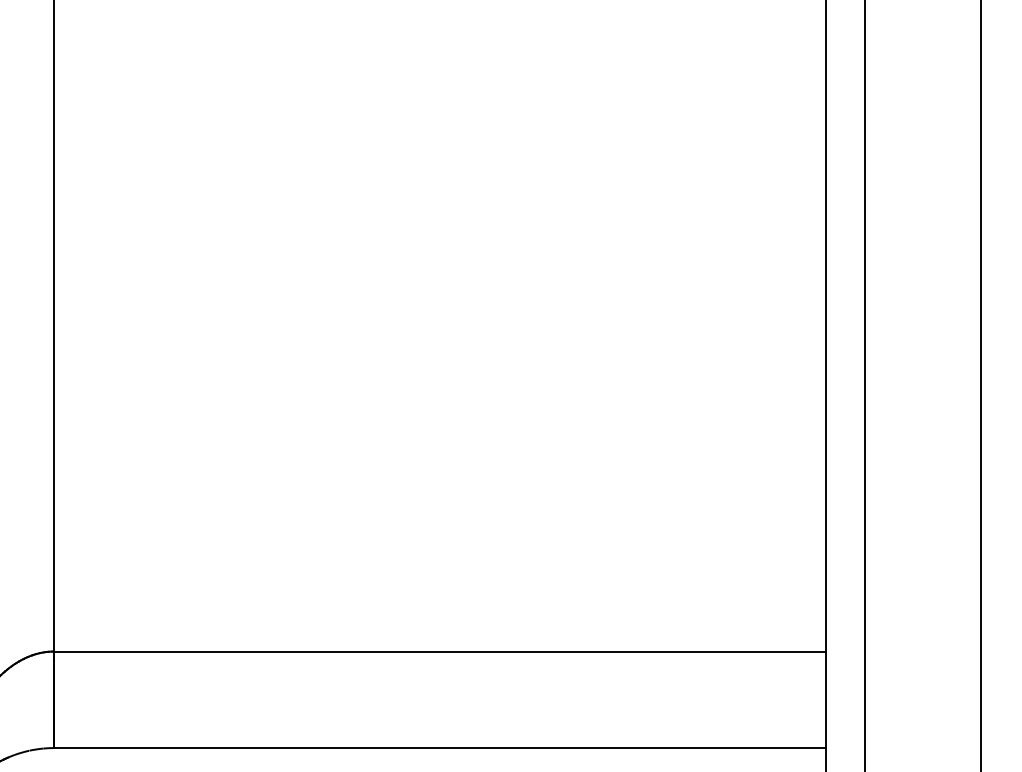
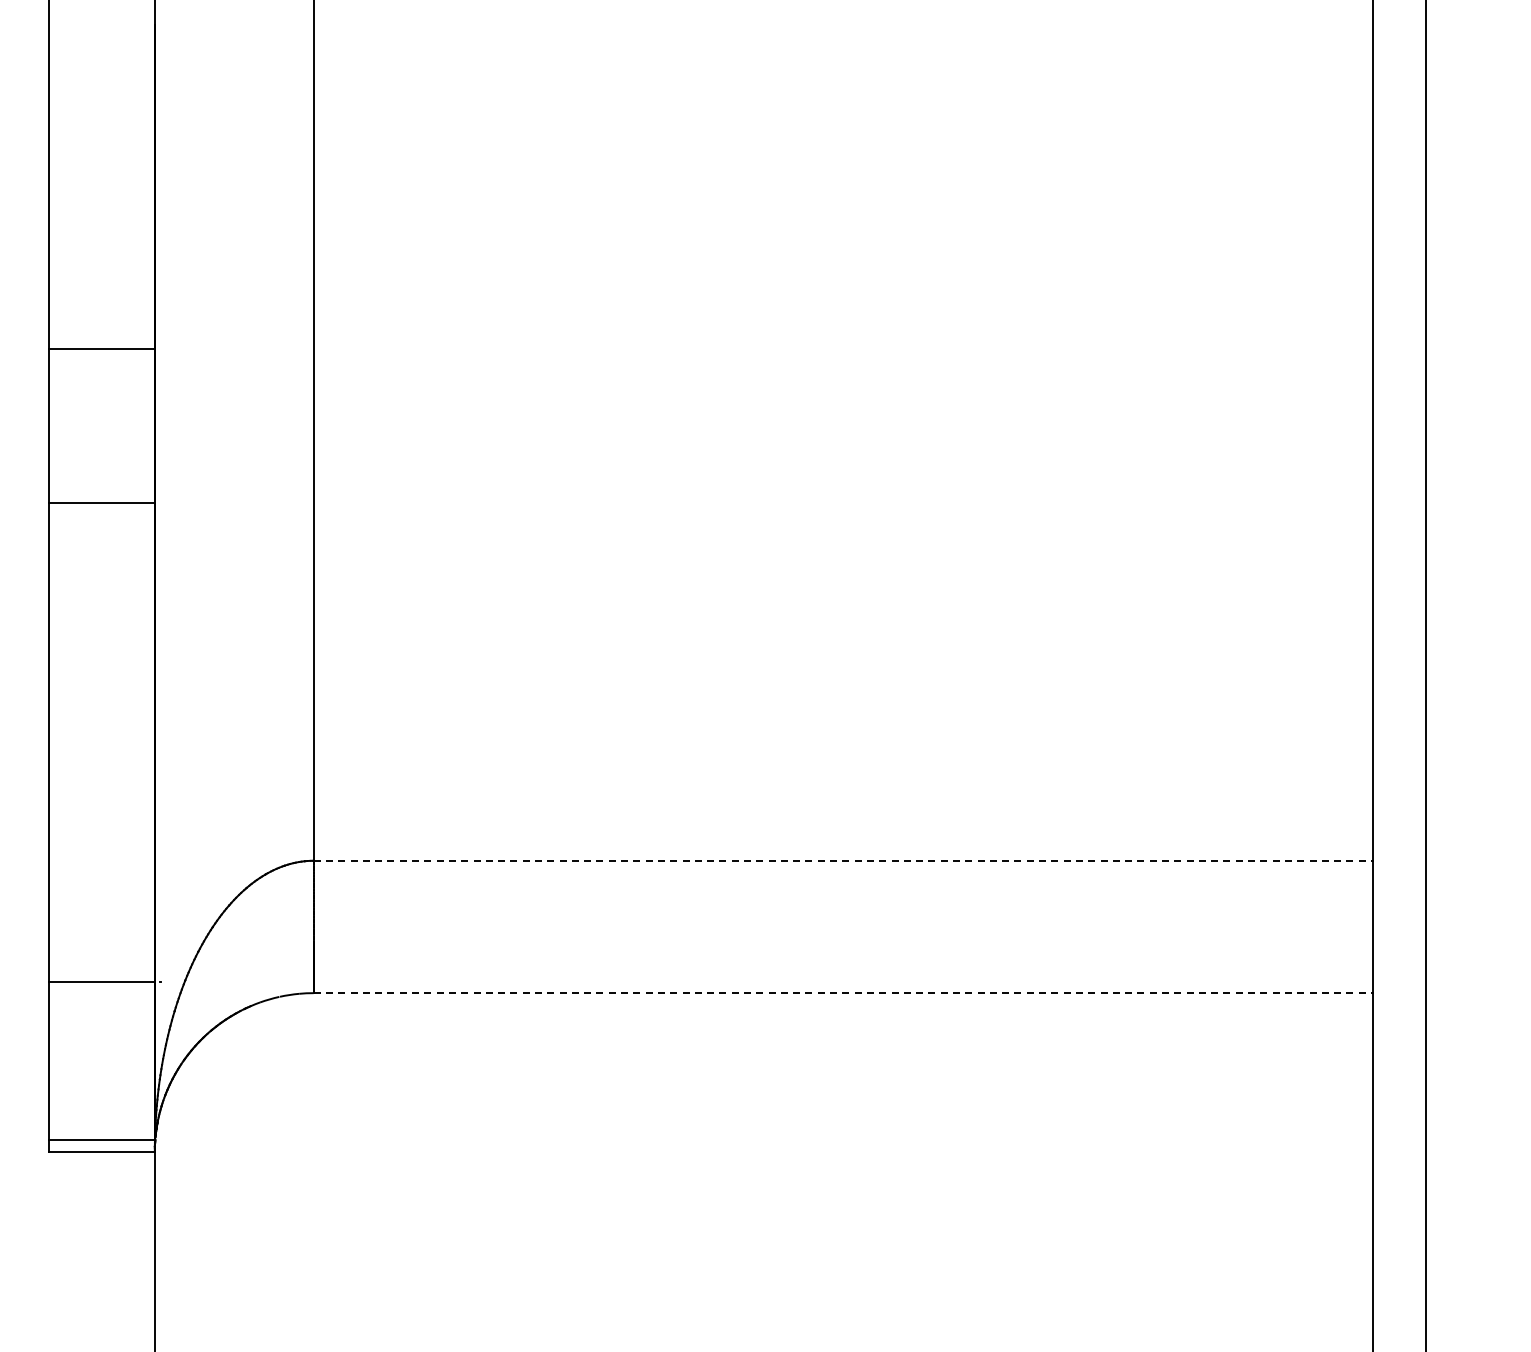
line: (440, 651) -> (843, 860), solid -> dashed
line: (440, 748) -> (843, 993), solid -> dashed

